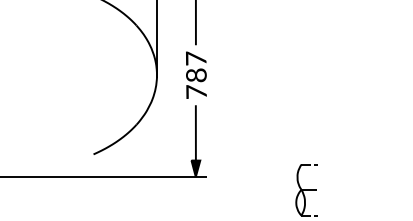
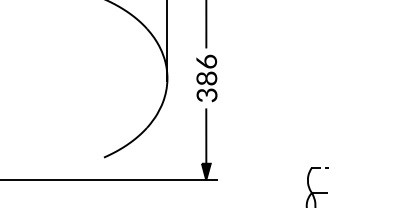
text: (196, 58) -> (206, 61), 7 -> 6
text: (196, 91) -> (206, 94), 7 -> 3

